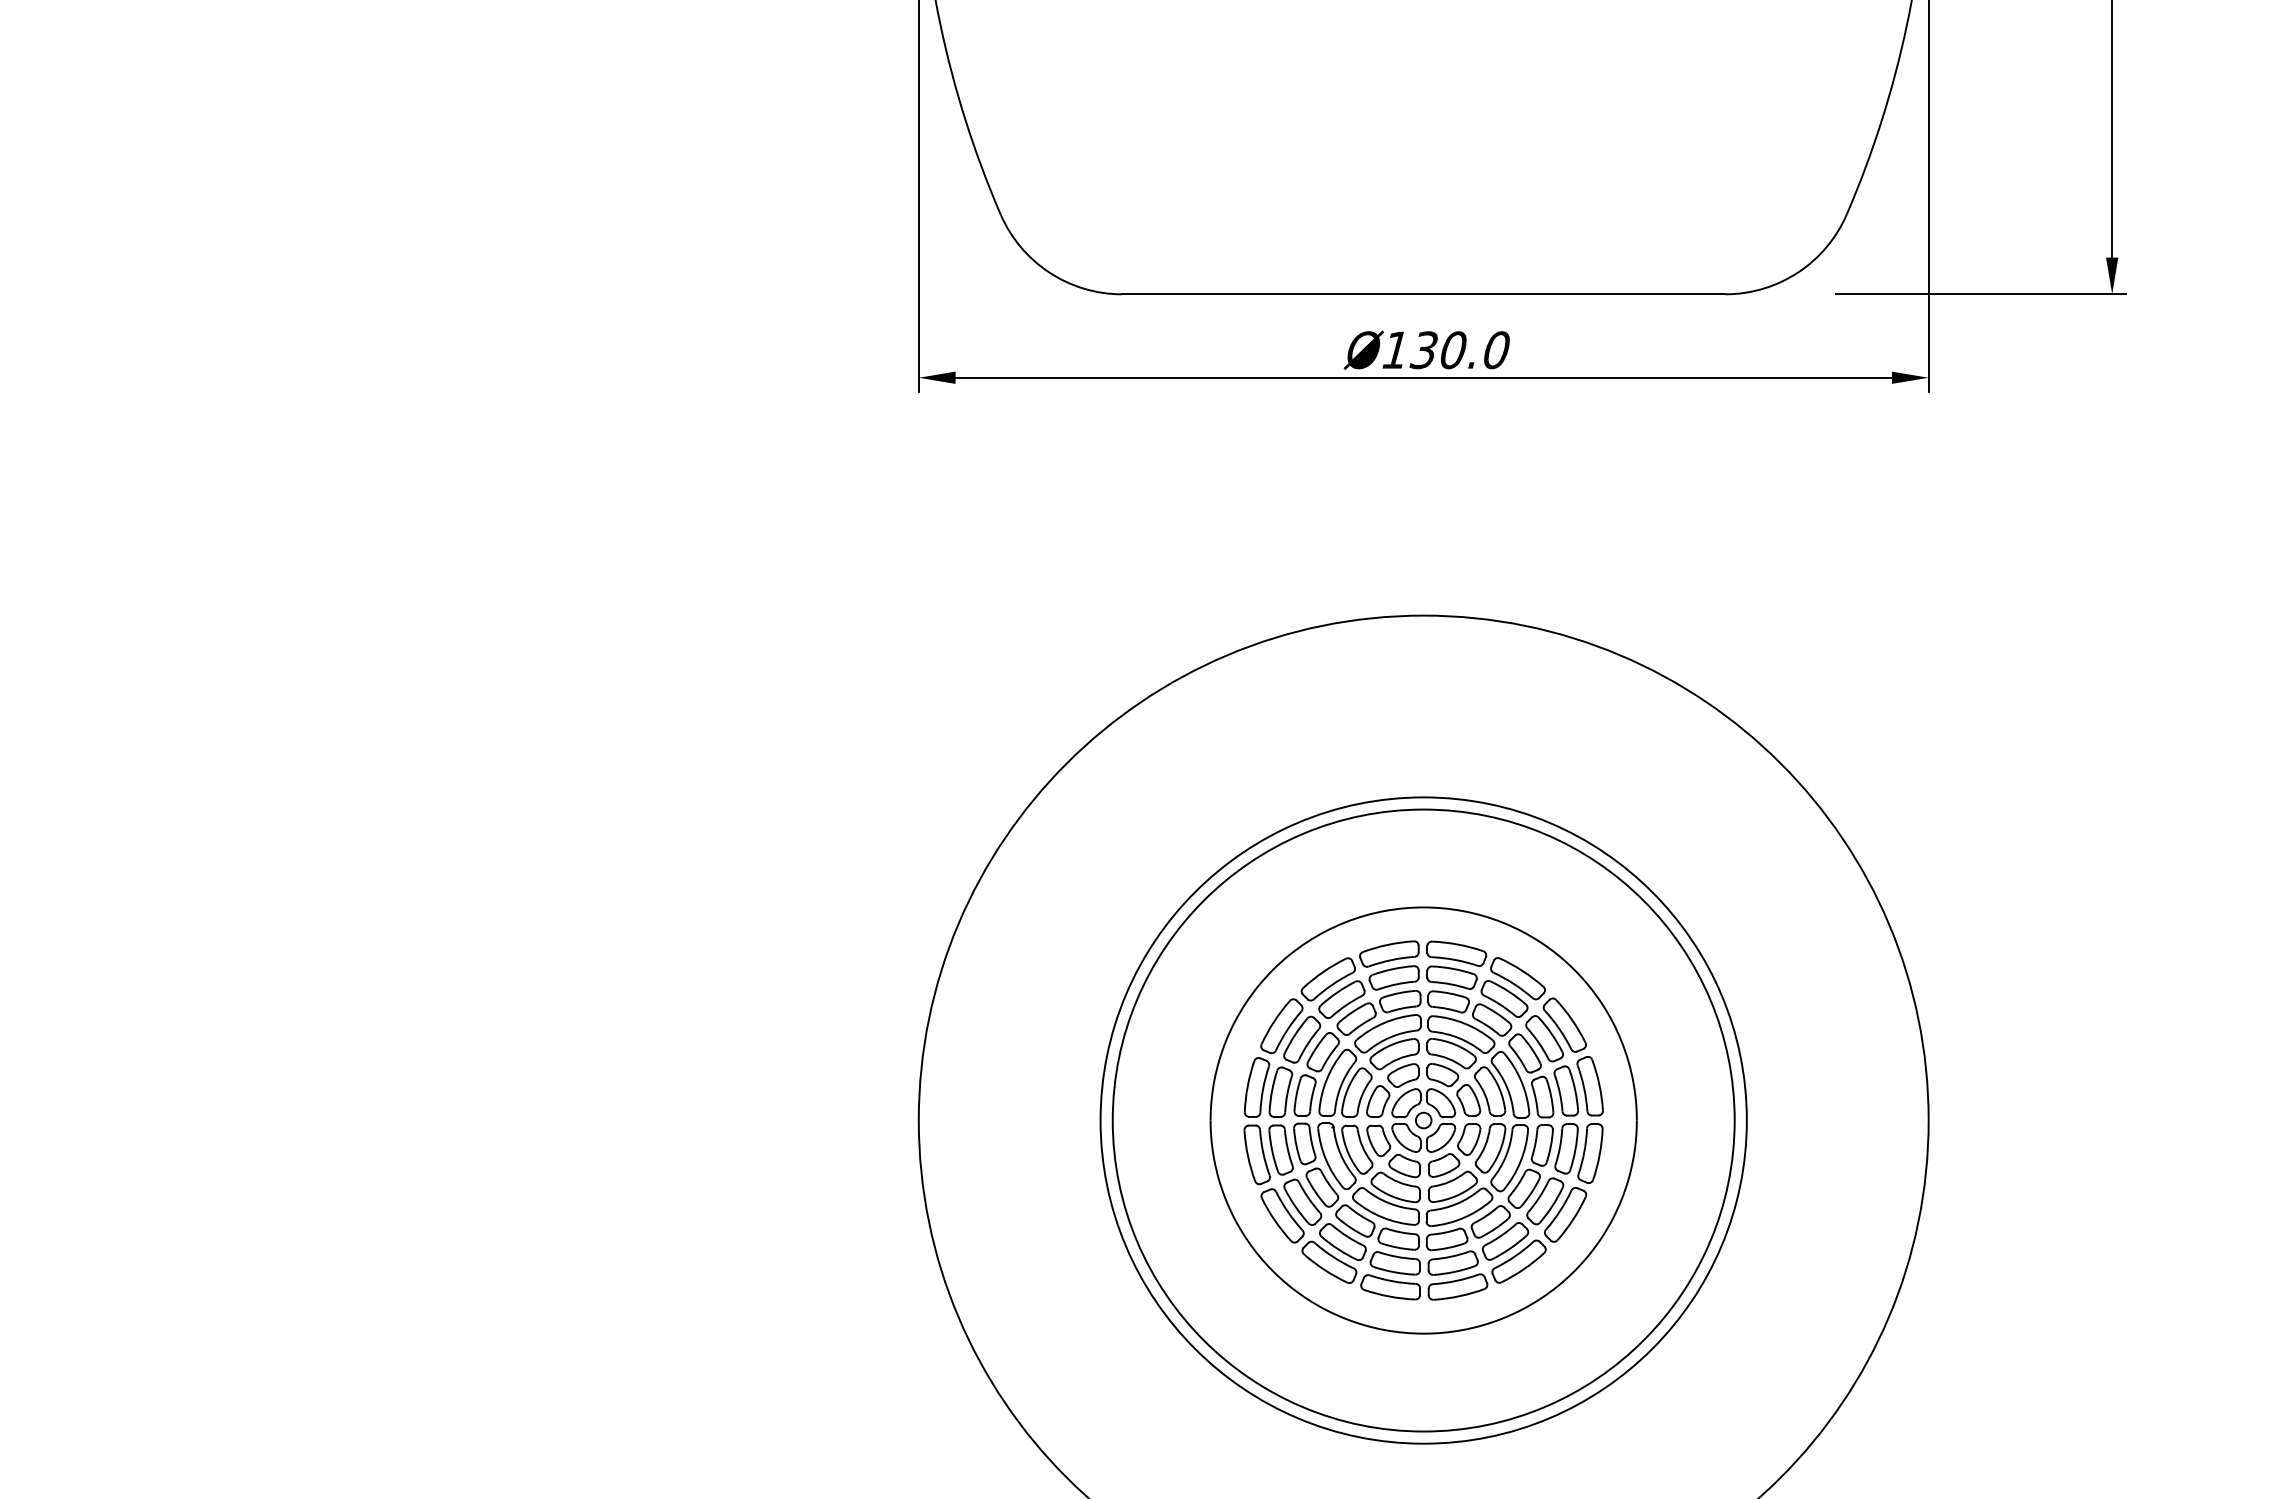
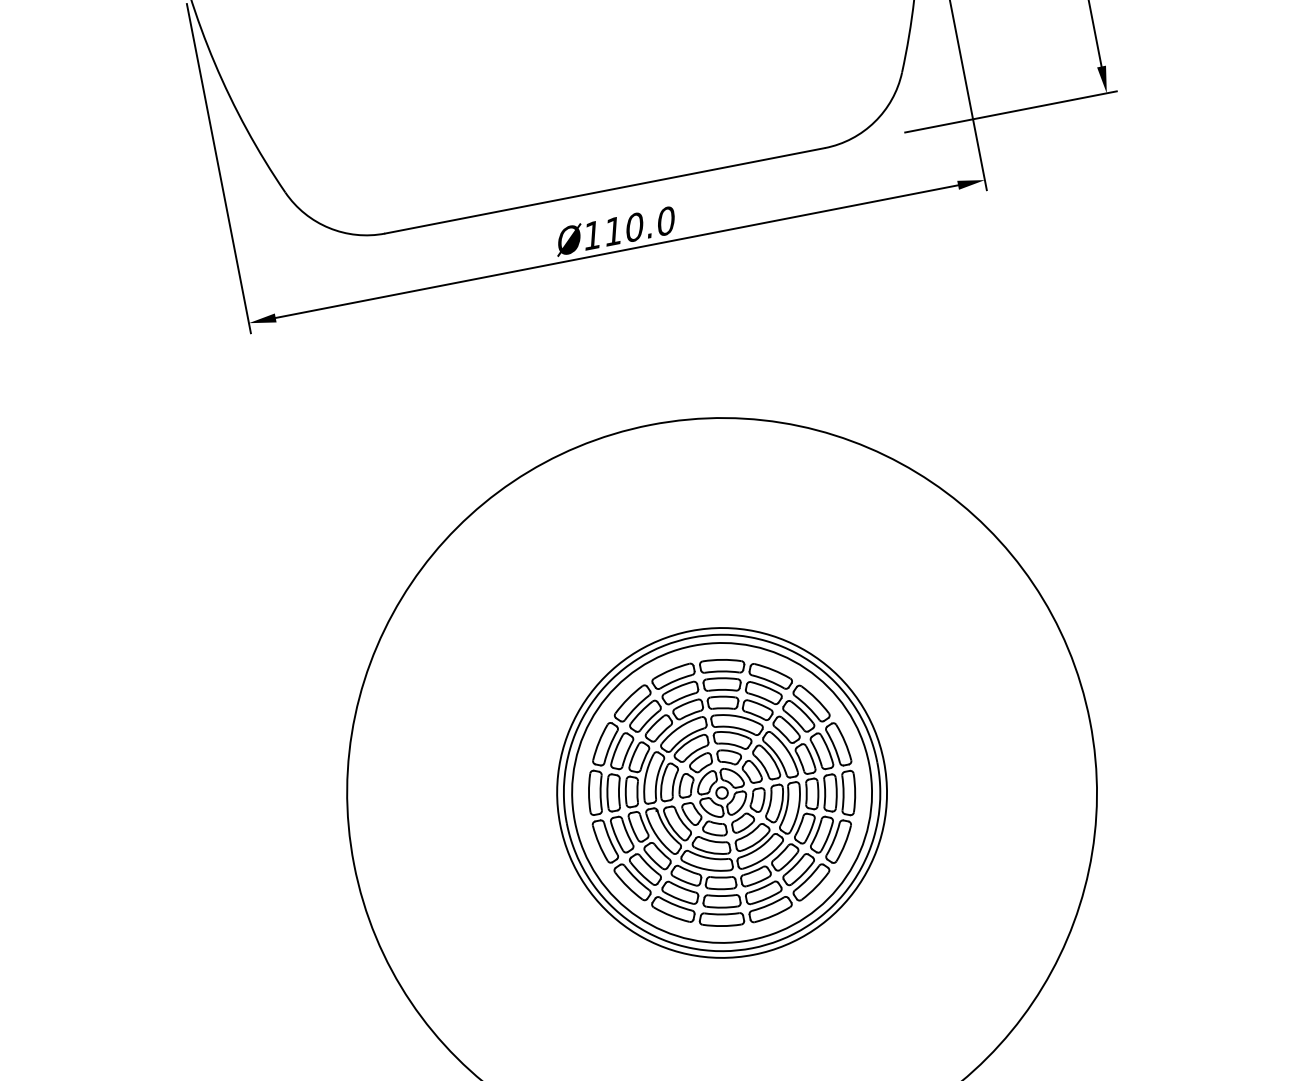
text: (1423, 350) -> (612, 231), Ø130.0 -> Ø110.0
circle: (1423, 1120) -> (721, 792), size x0.62
circle: (1423, 1120) -> (721, 792), size x0.71

